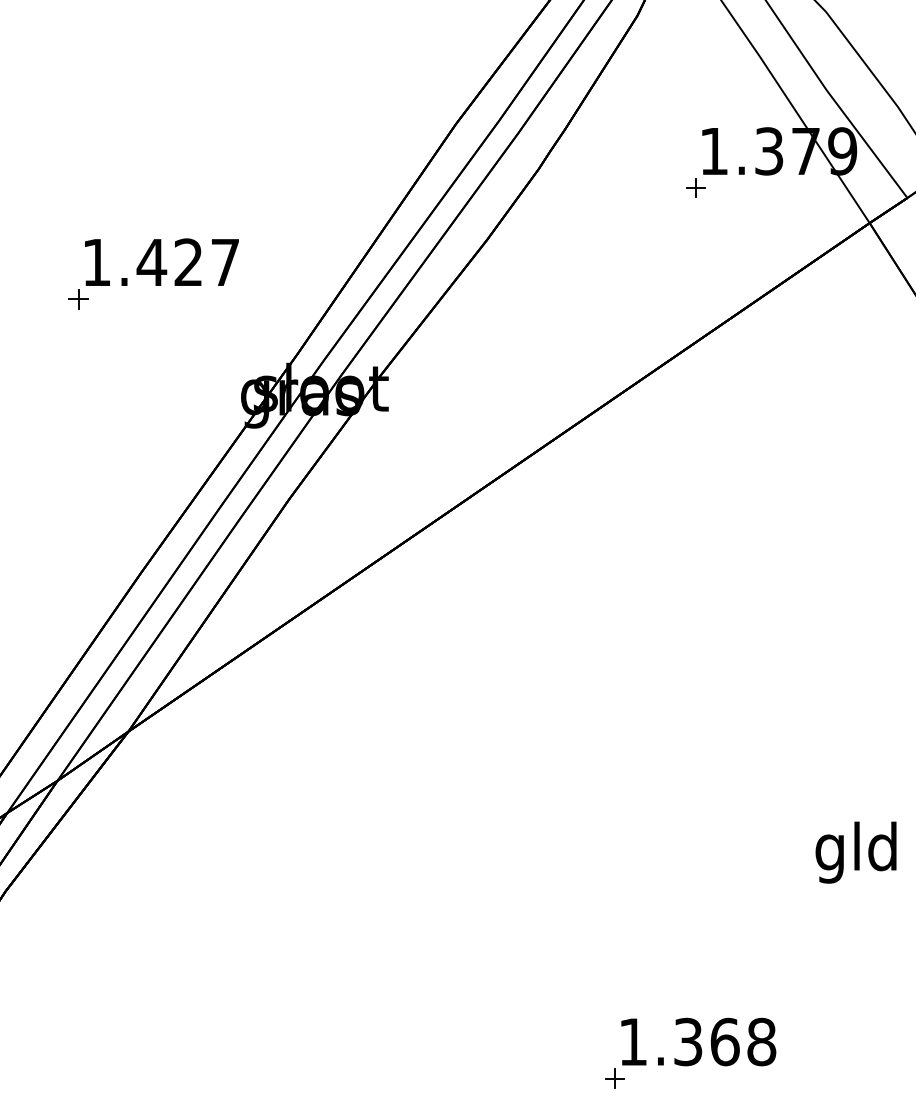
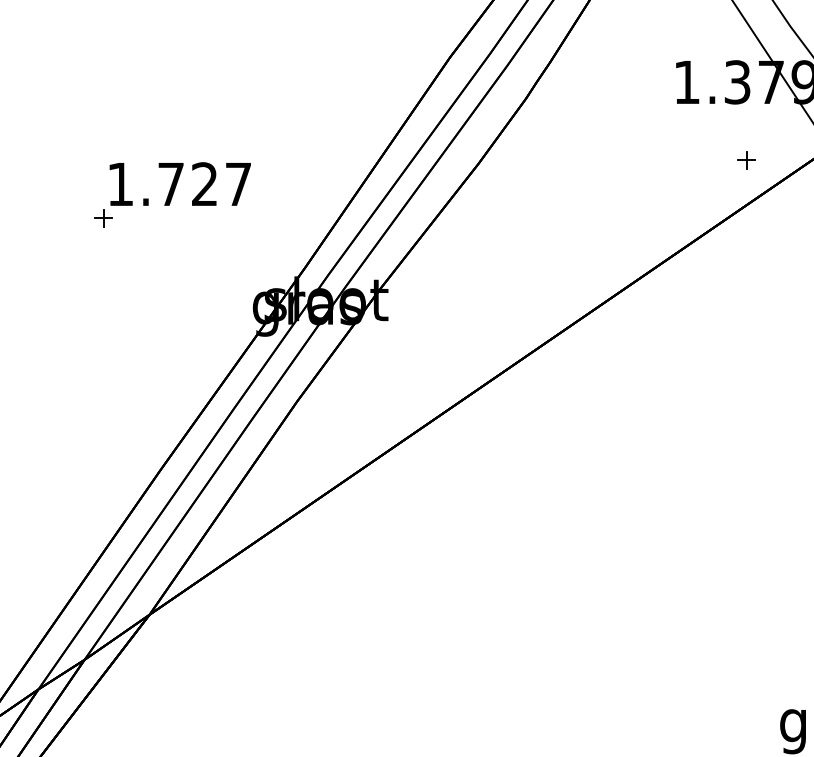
part: (695, 187) -> (746, 159), moved
text: (151, 262) -> (170, 184), 1.427 -> 1.727

